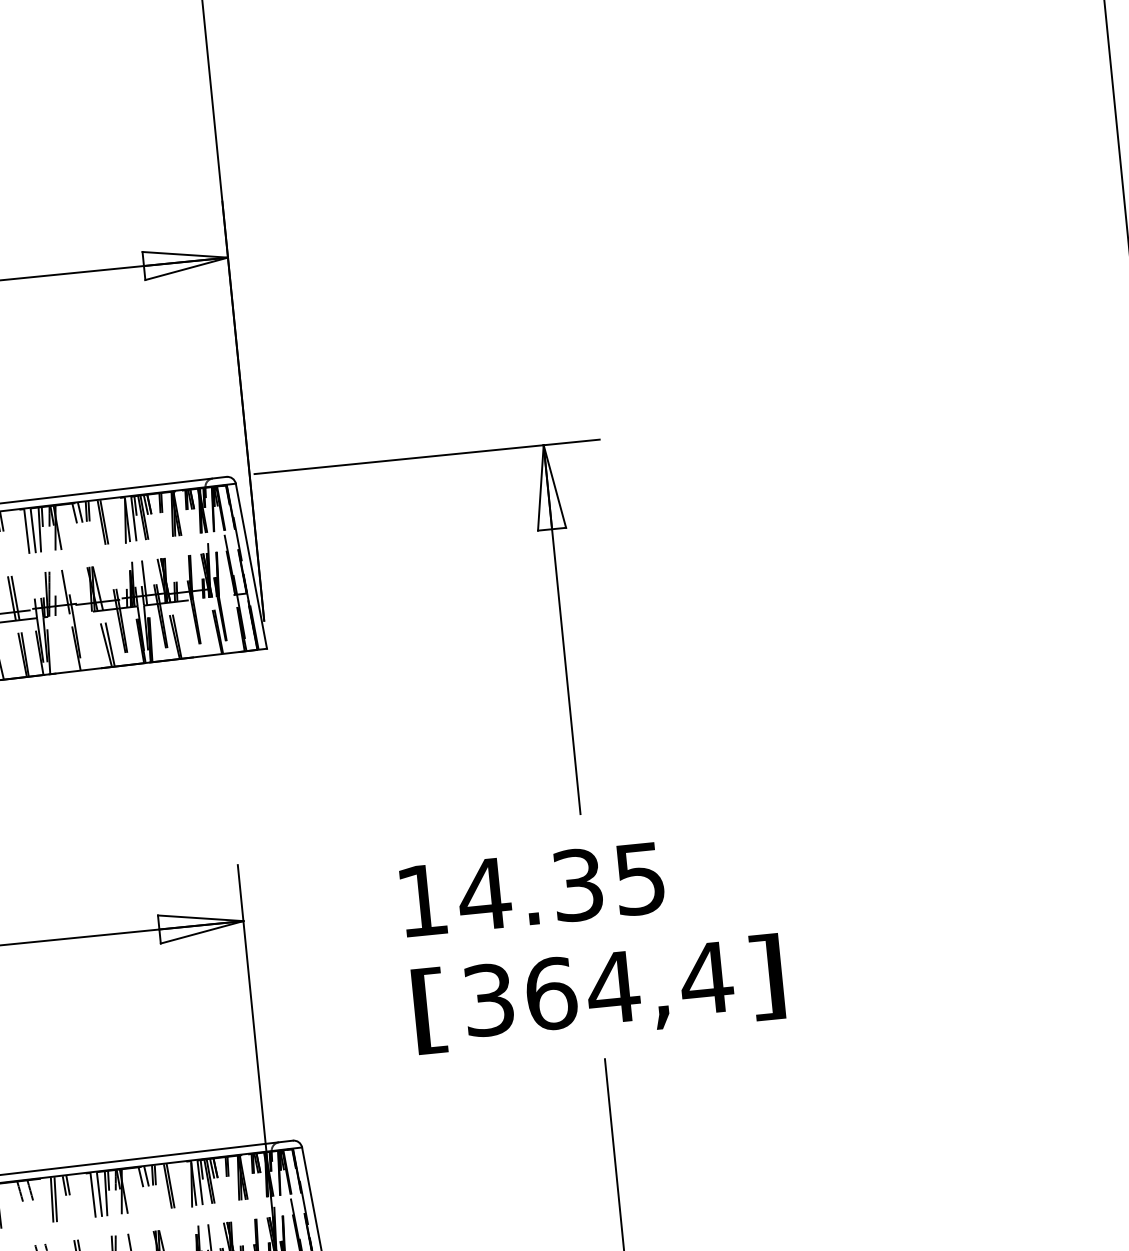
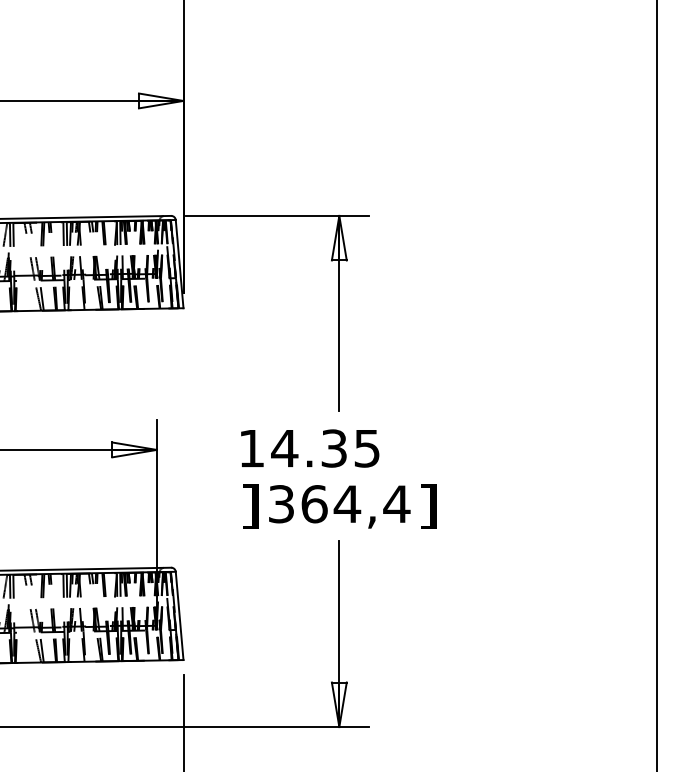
text: (430, 1010) -> (250, 506), [ -> ]

